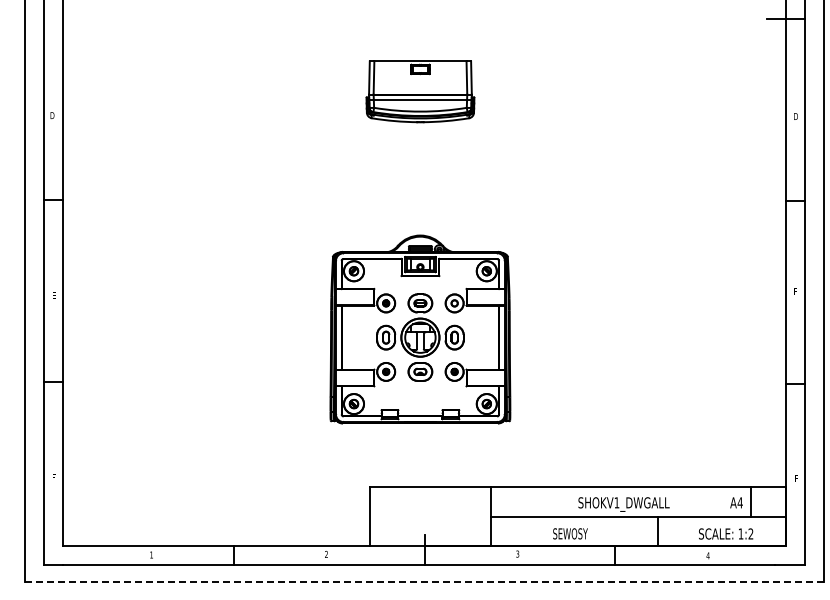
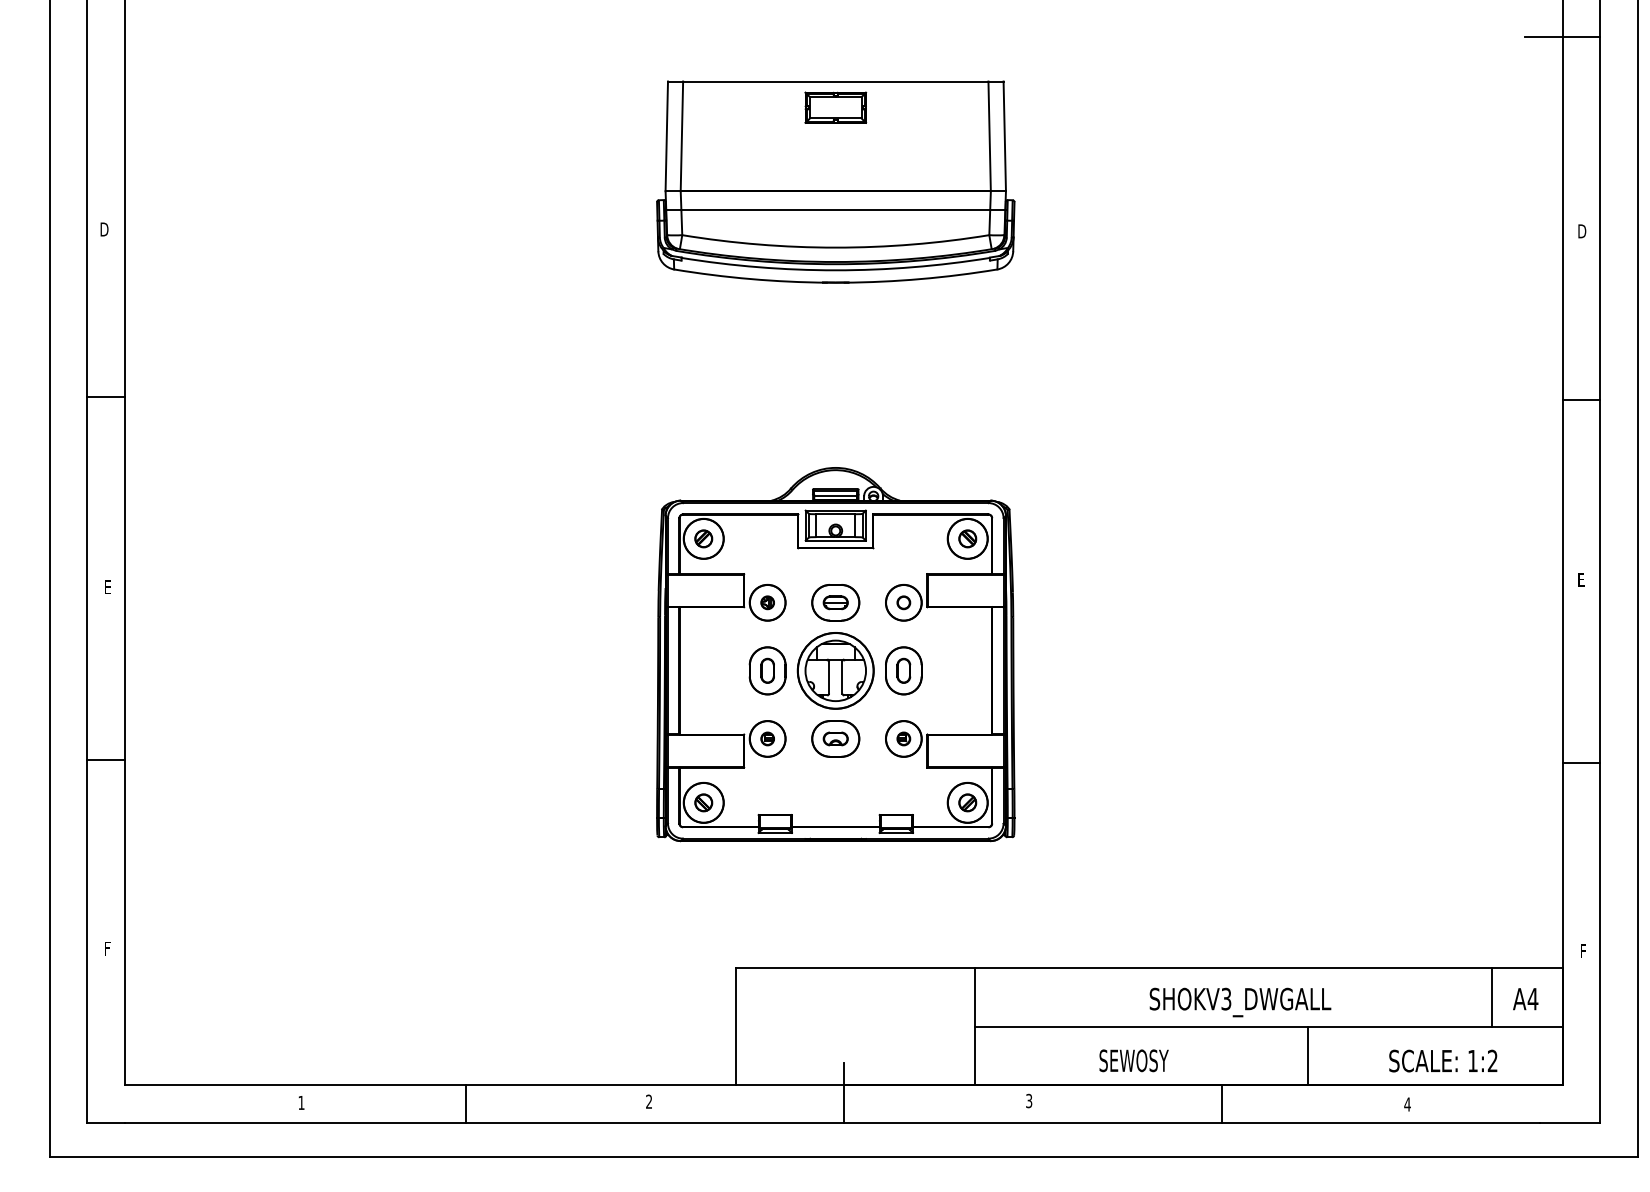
part: (420, 91) -> (835, 181), size x1.67
text: (616, 502) -> (1225, 998), SHOKV1_DWGALL -> SHOKV3_DWGALL
text: (736, 502) -> (1525, 998), moved
line: (424, 582) -> (843, 1157), dashed -> solid

